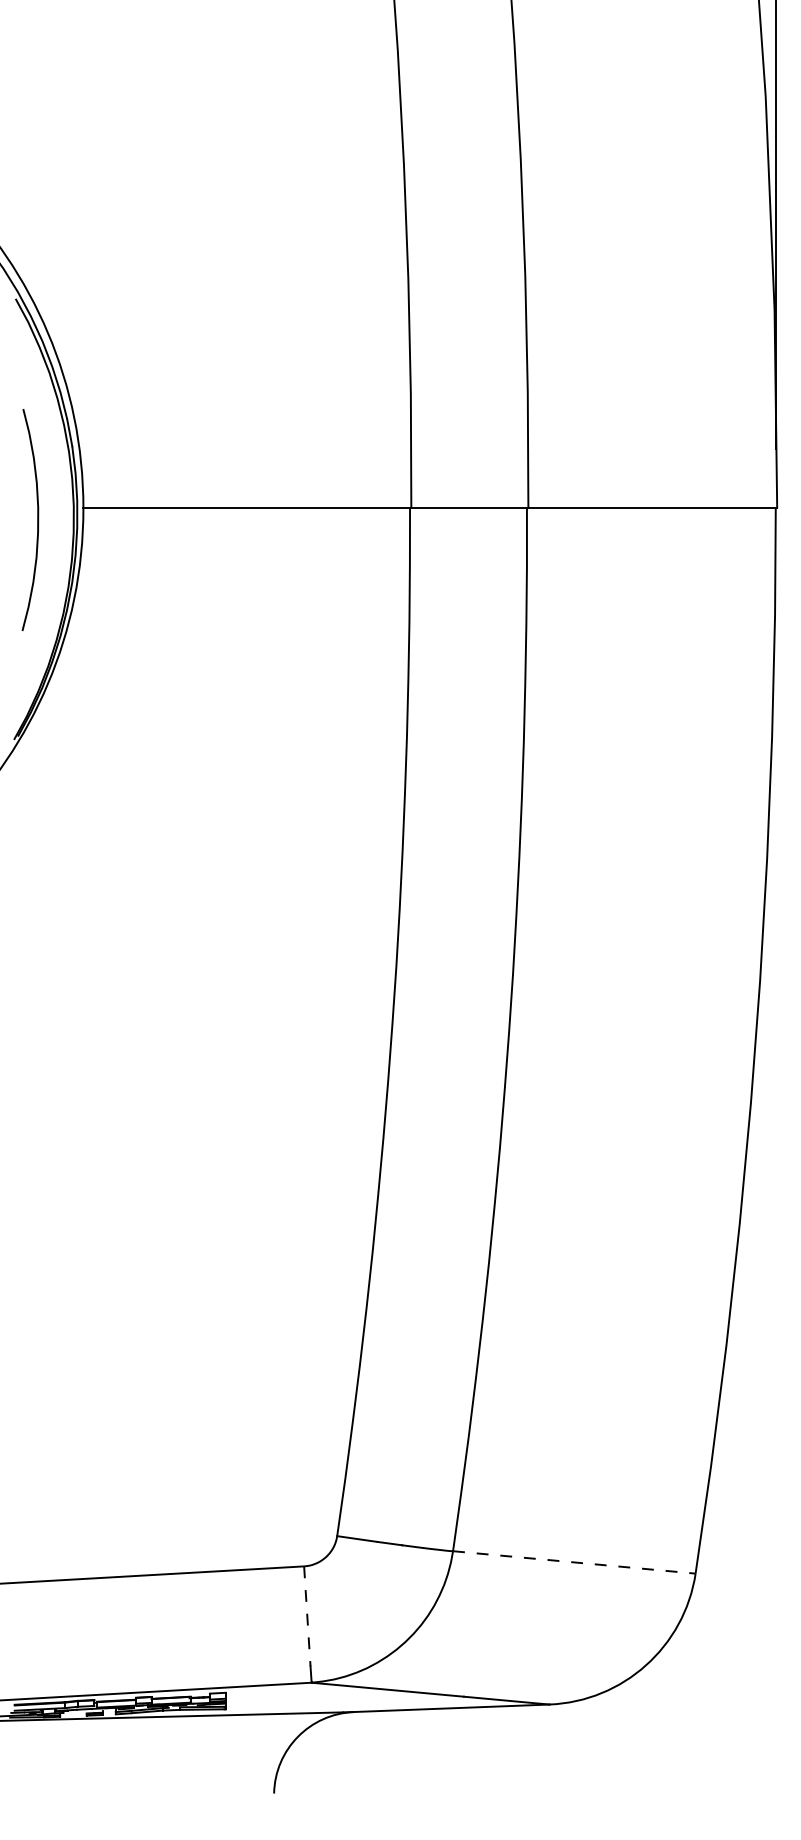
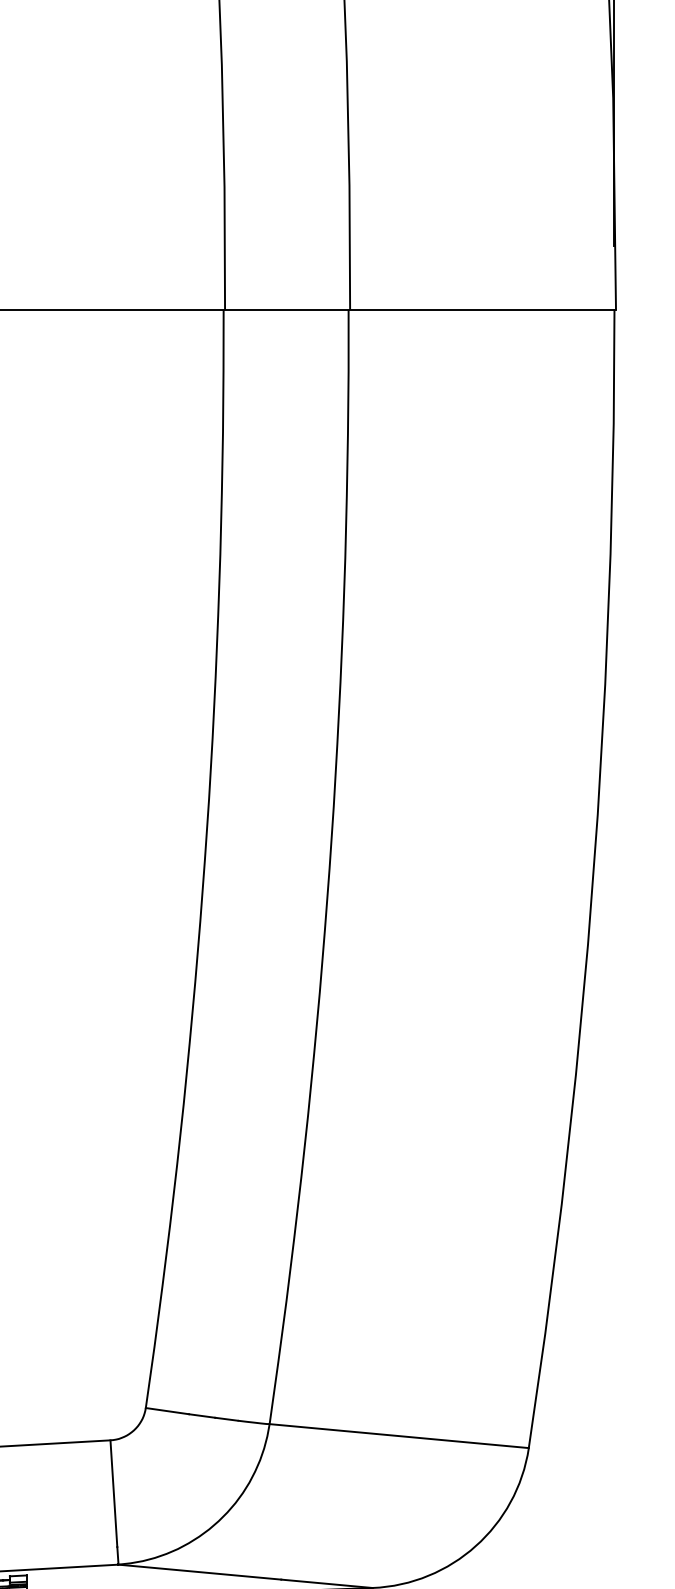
line: (574, 1562) -> (399, 1436), dashed -> solid
line: (307, 1616) -> (114, 1493), dashed -> solid

